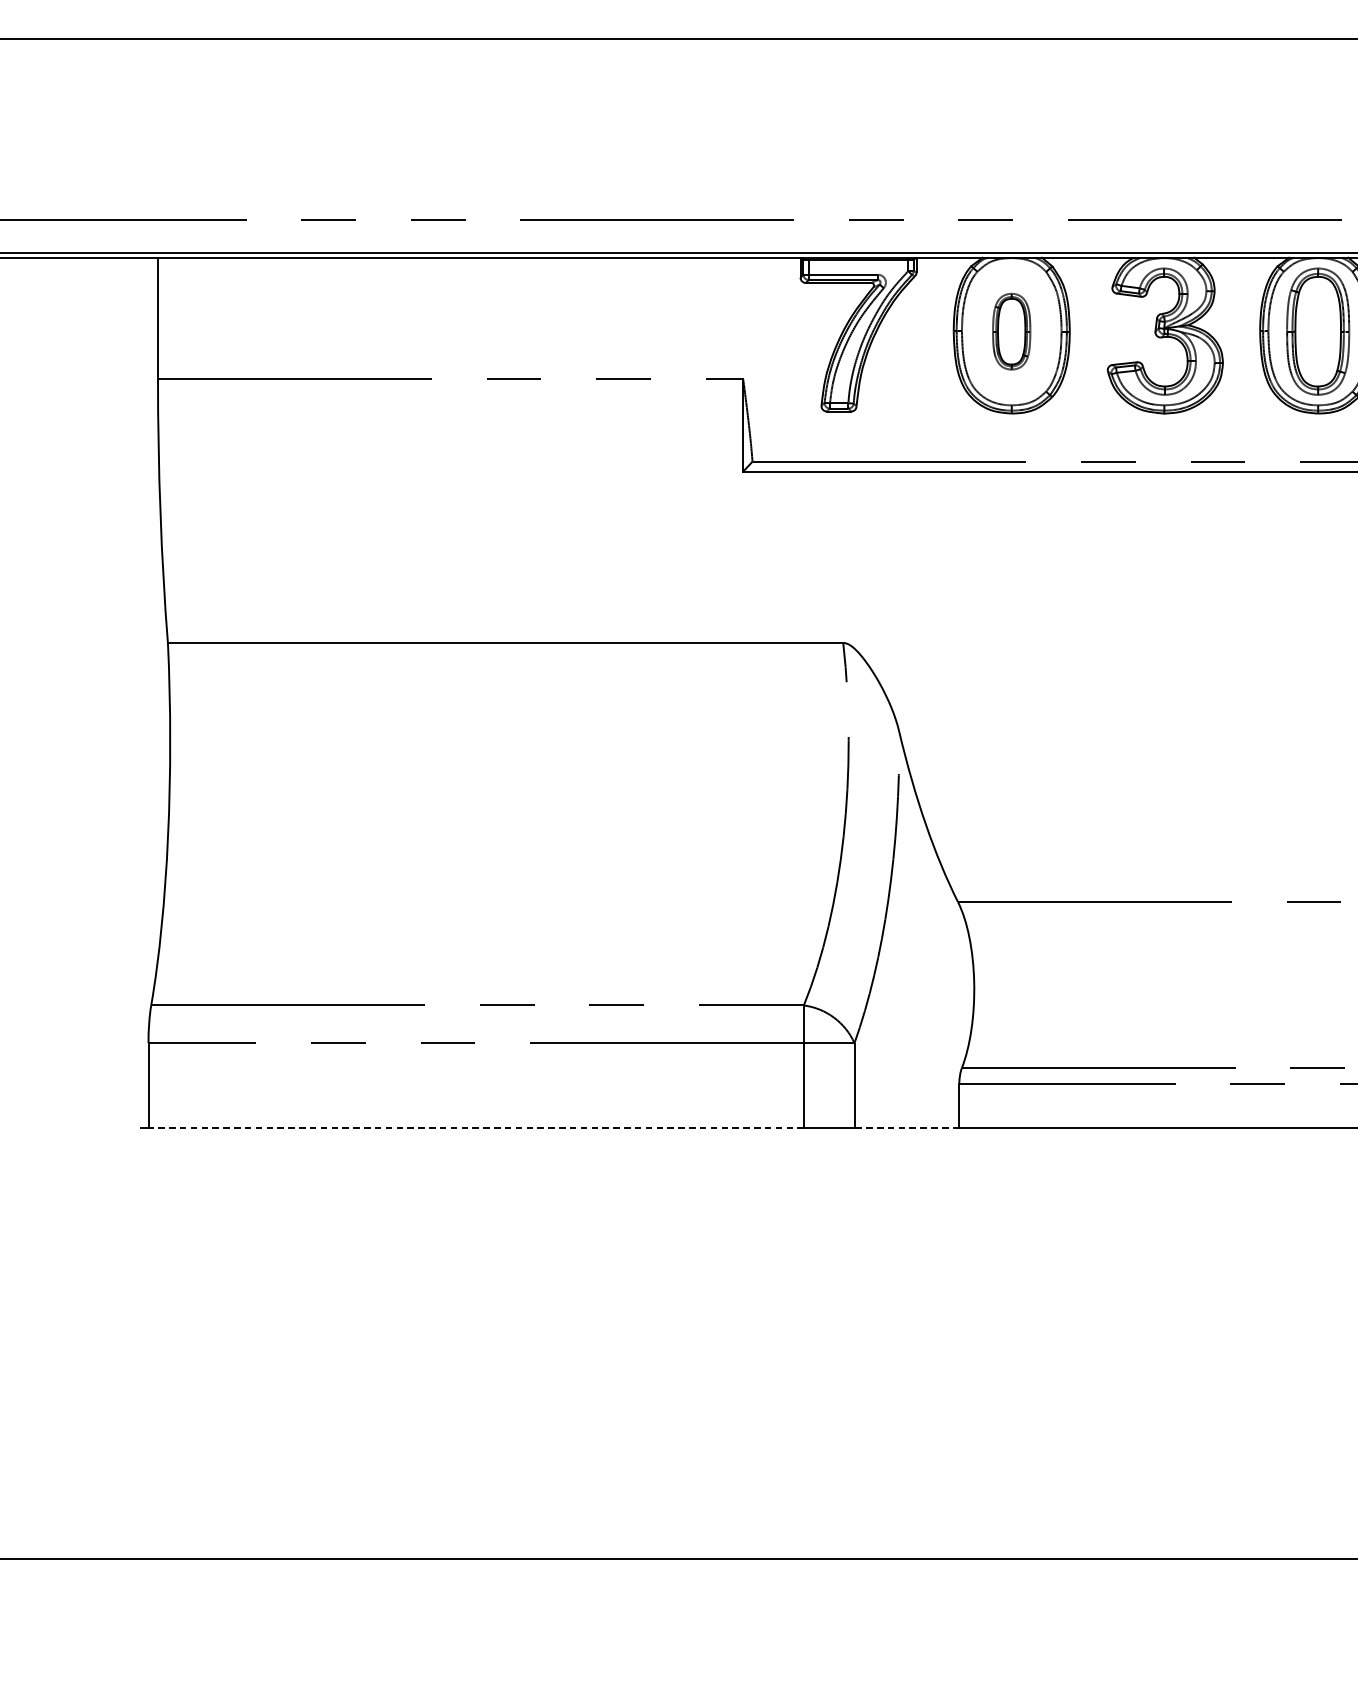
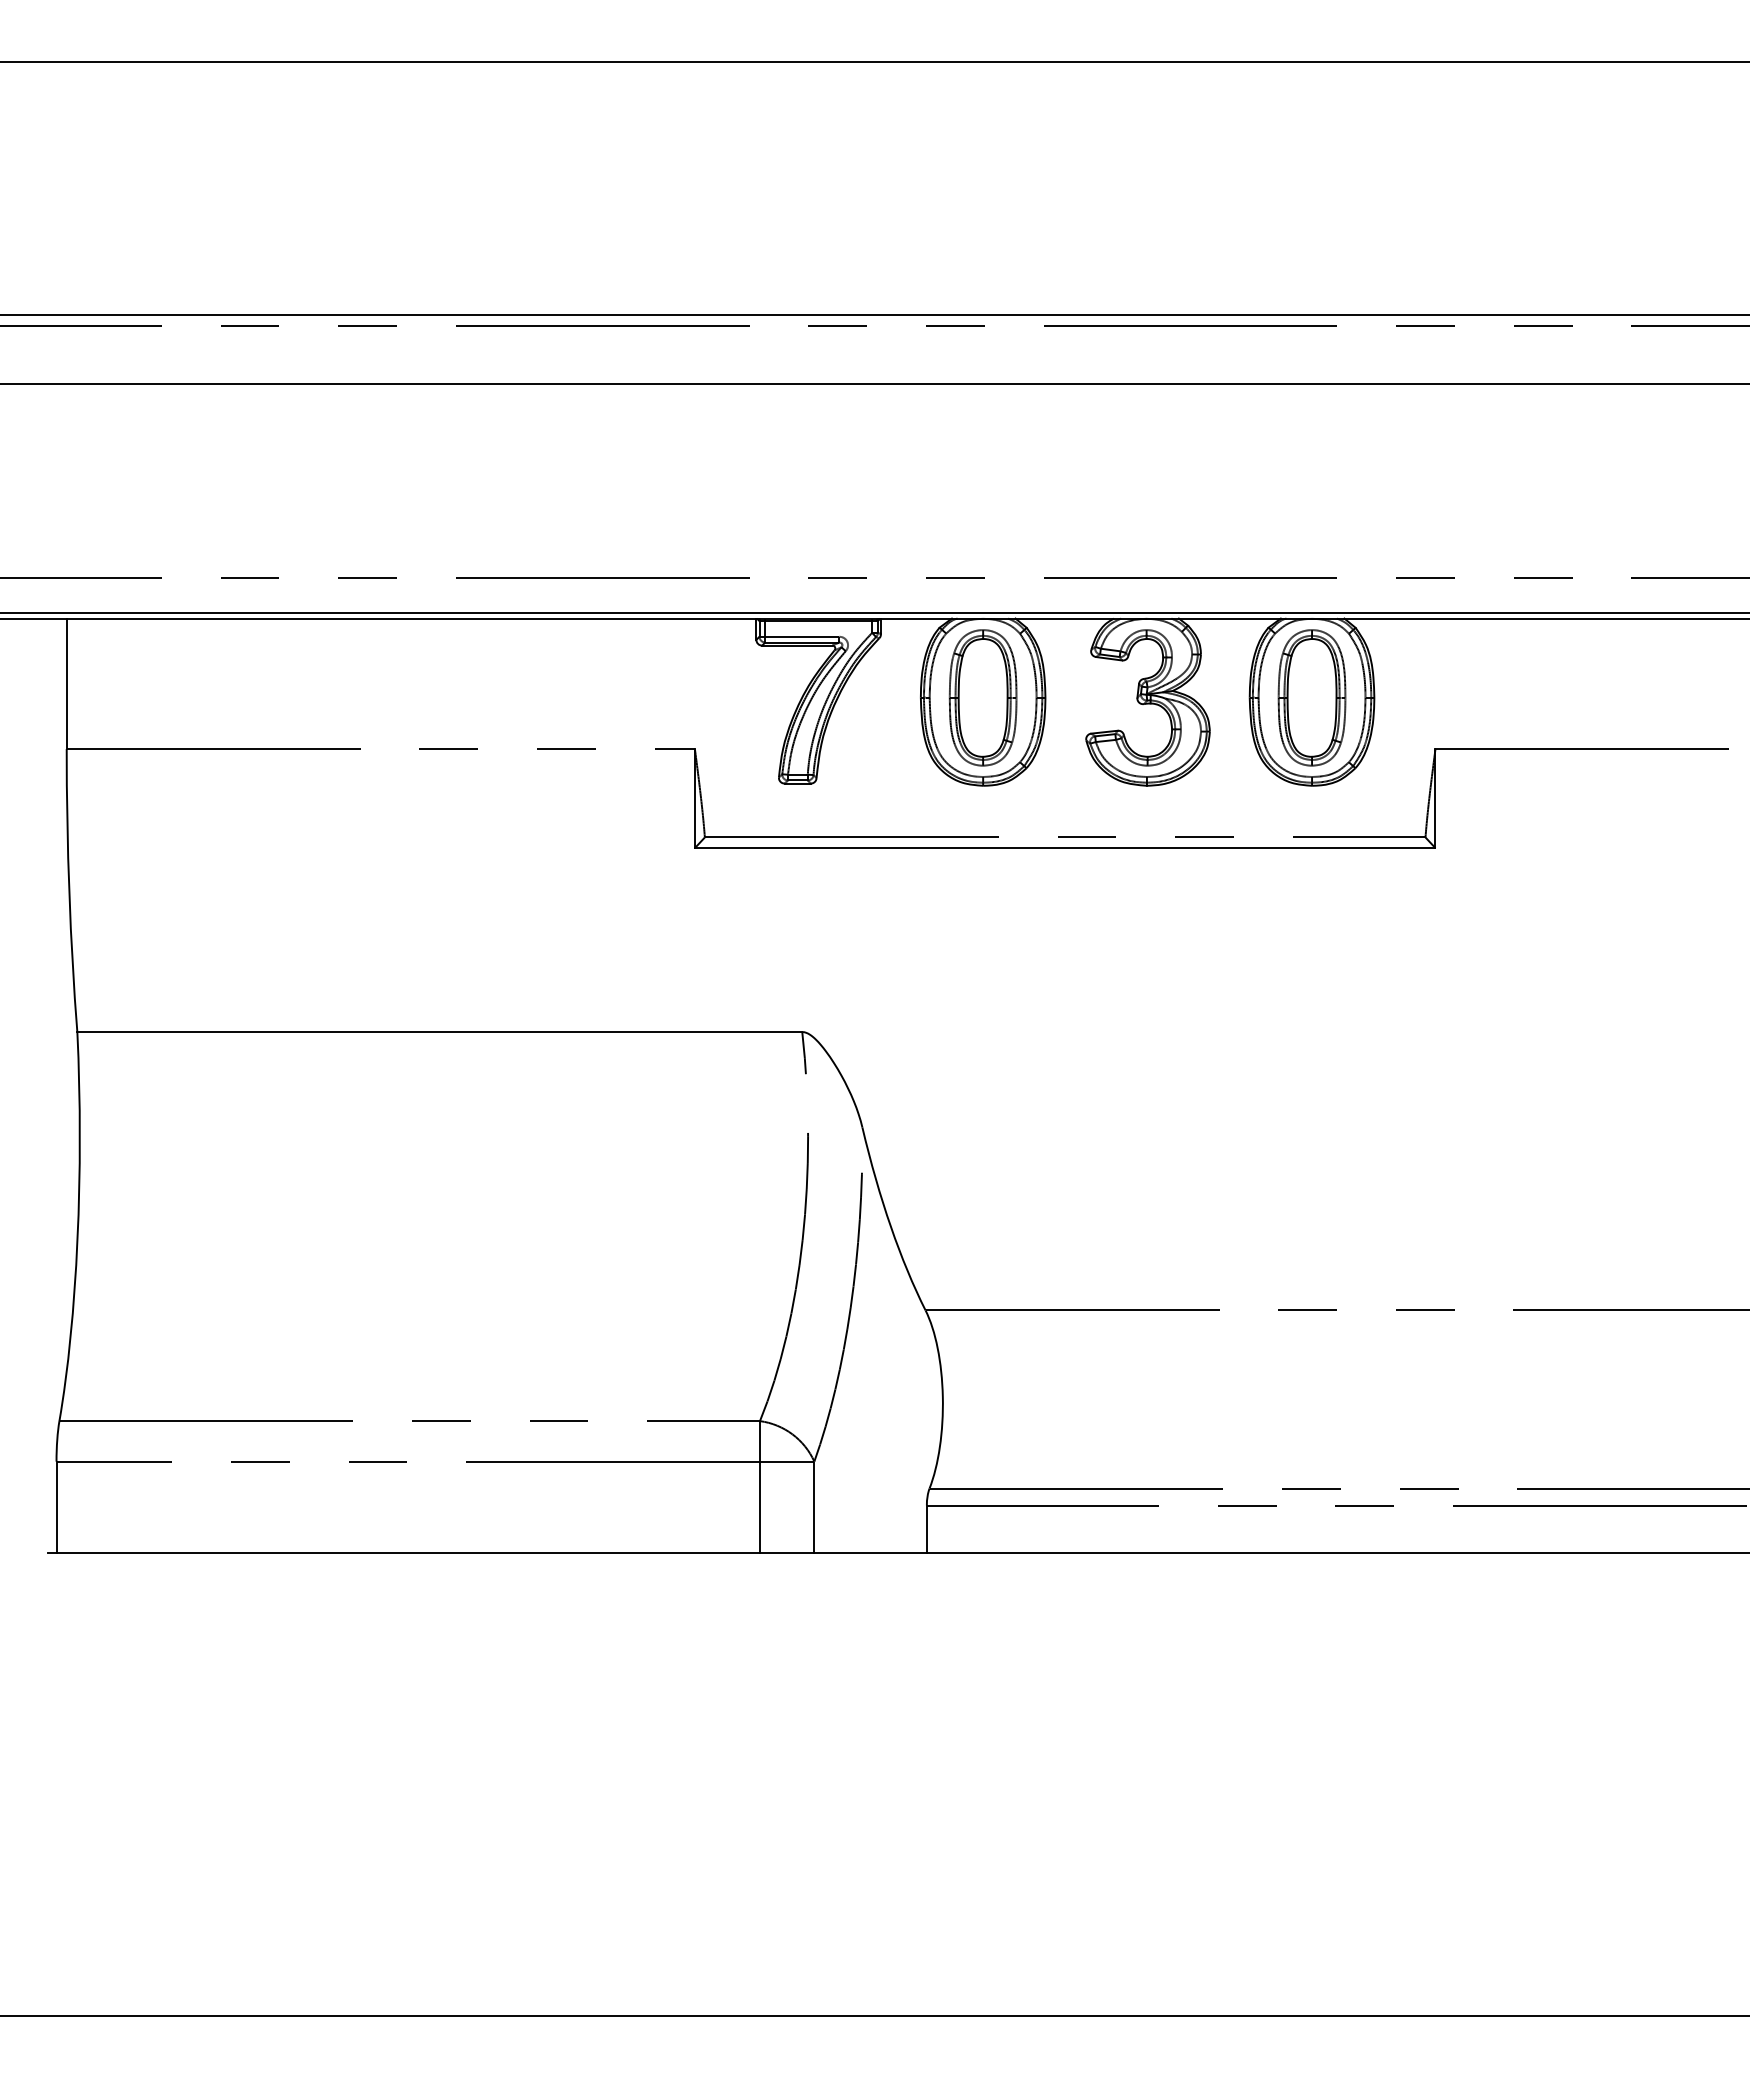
part: (1011, 331) -> (982, 697), size x1.67
line: (476, 1127) -> (408, 1552), dashed -> solid
line: (906, 1127) -> (870, 1552), dashed -> solid

